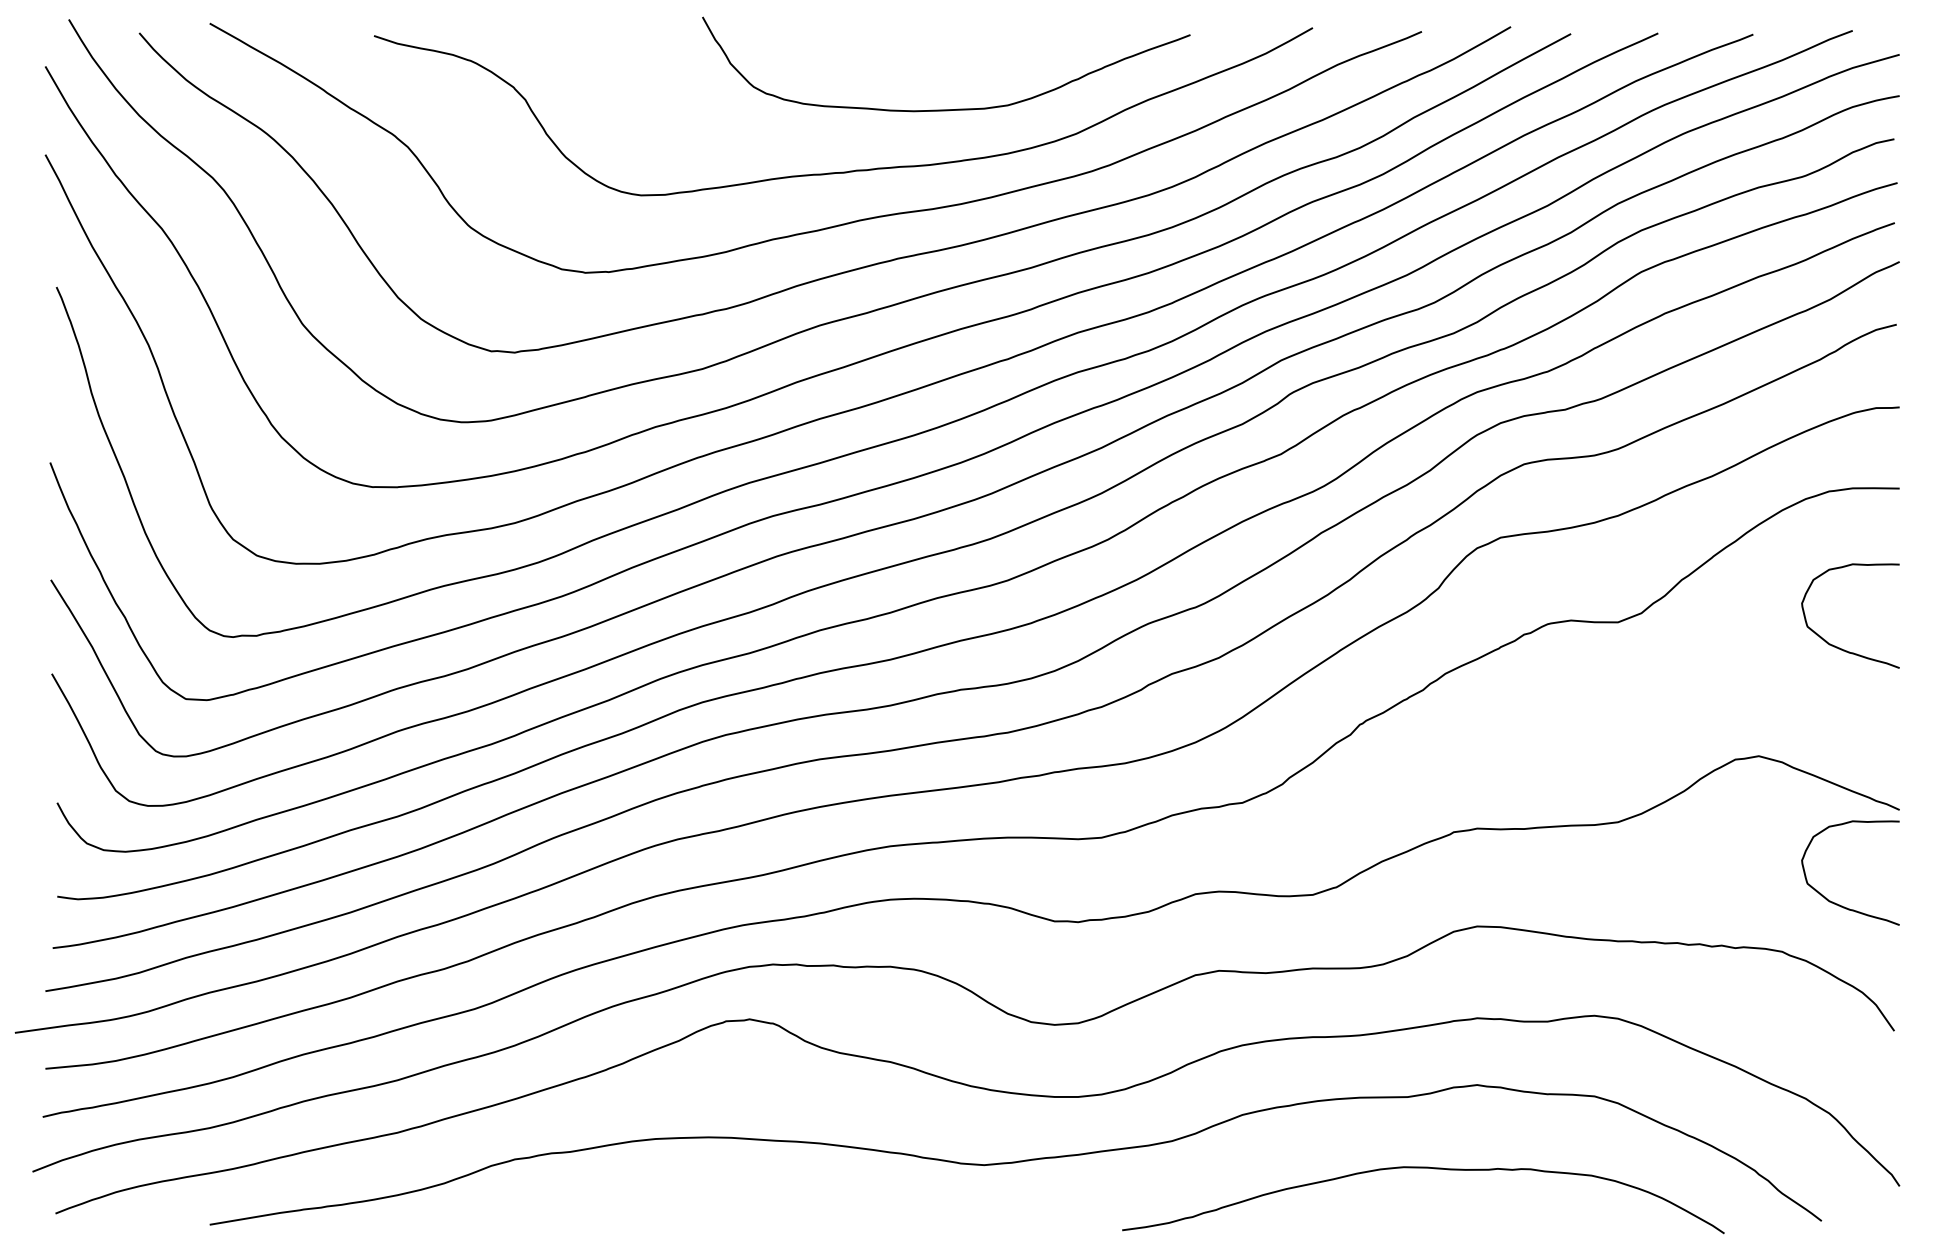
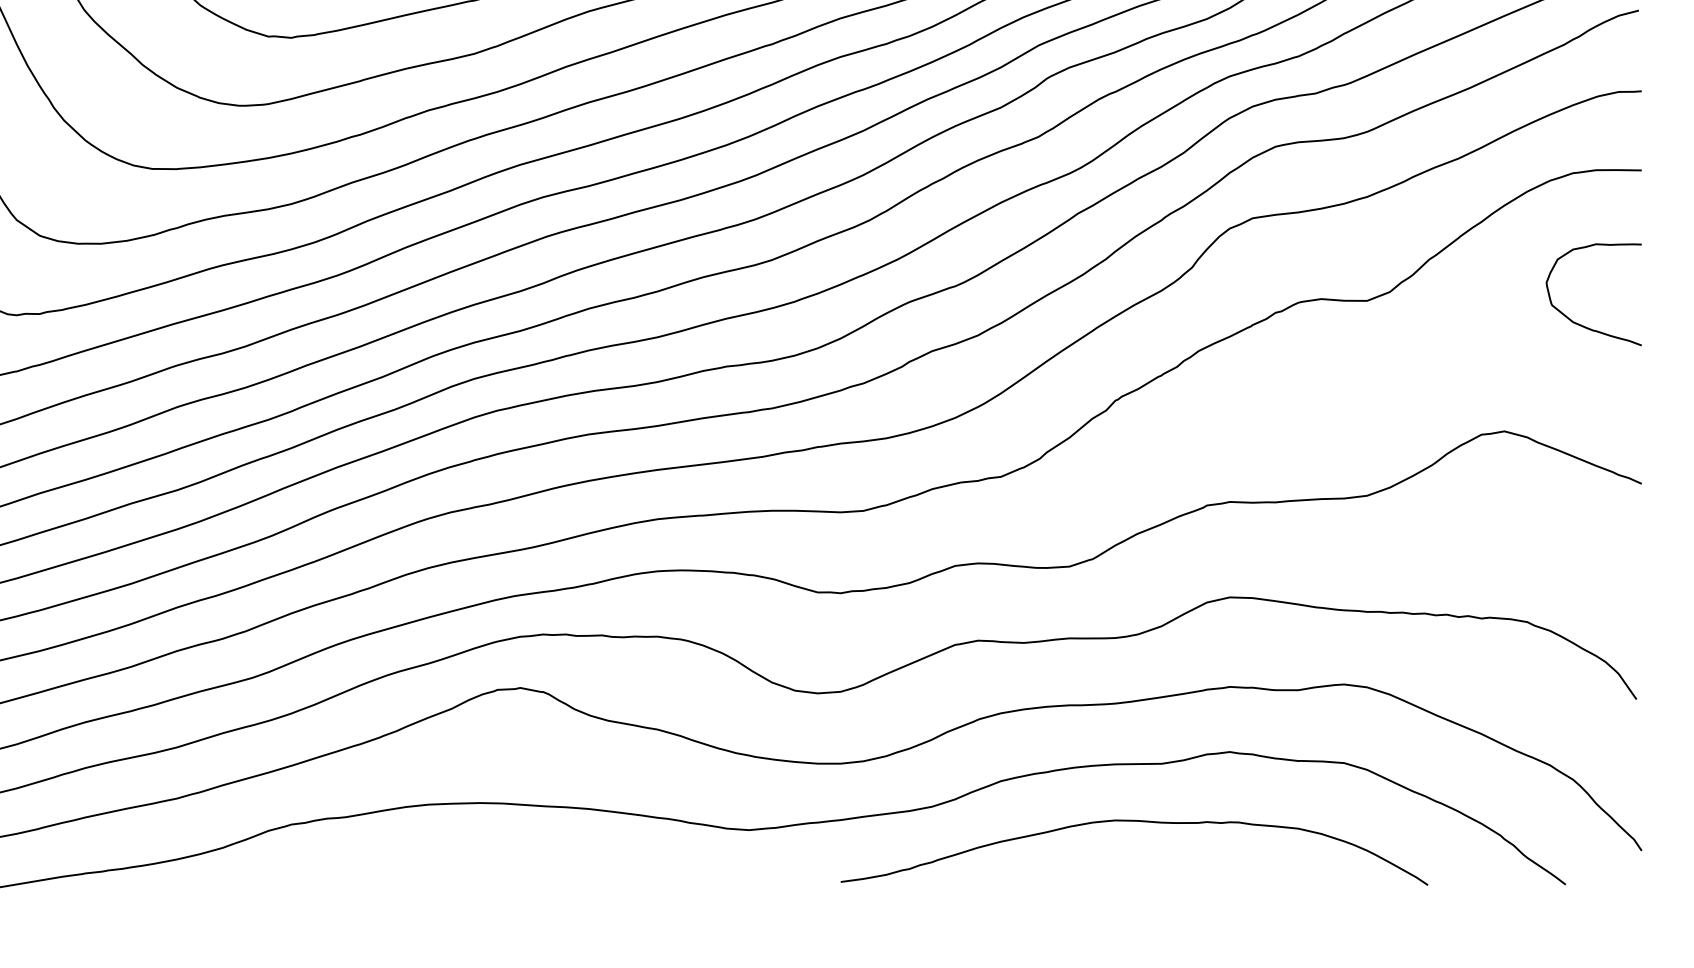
curve: (1835, 902) -> (1579, 574), removed
curve: (1423, 1168) -> (1134, 821), moved

